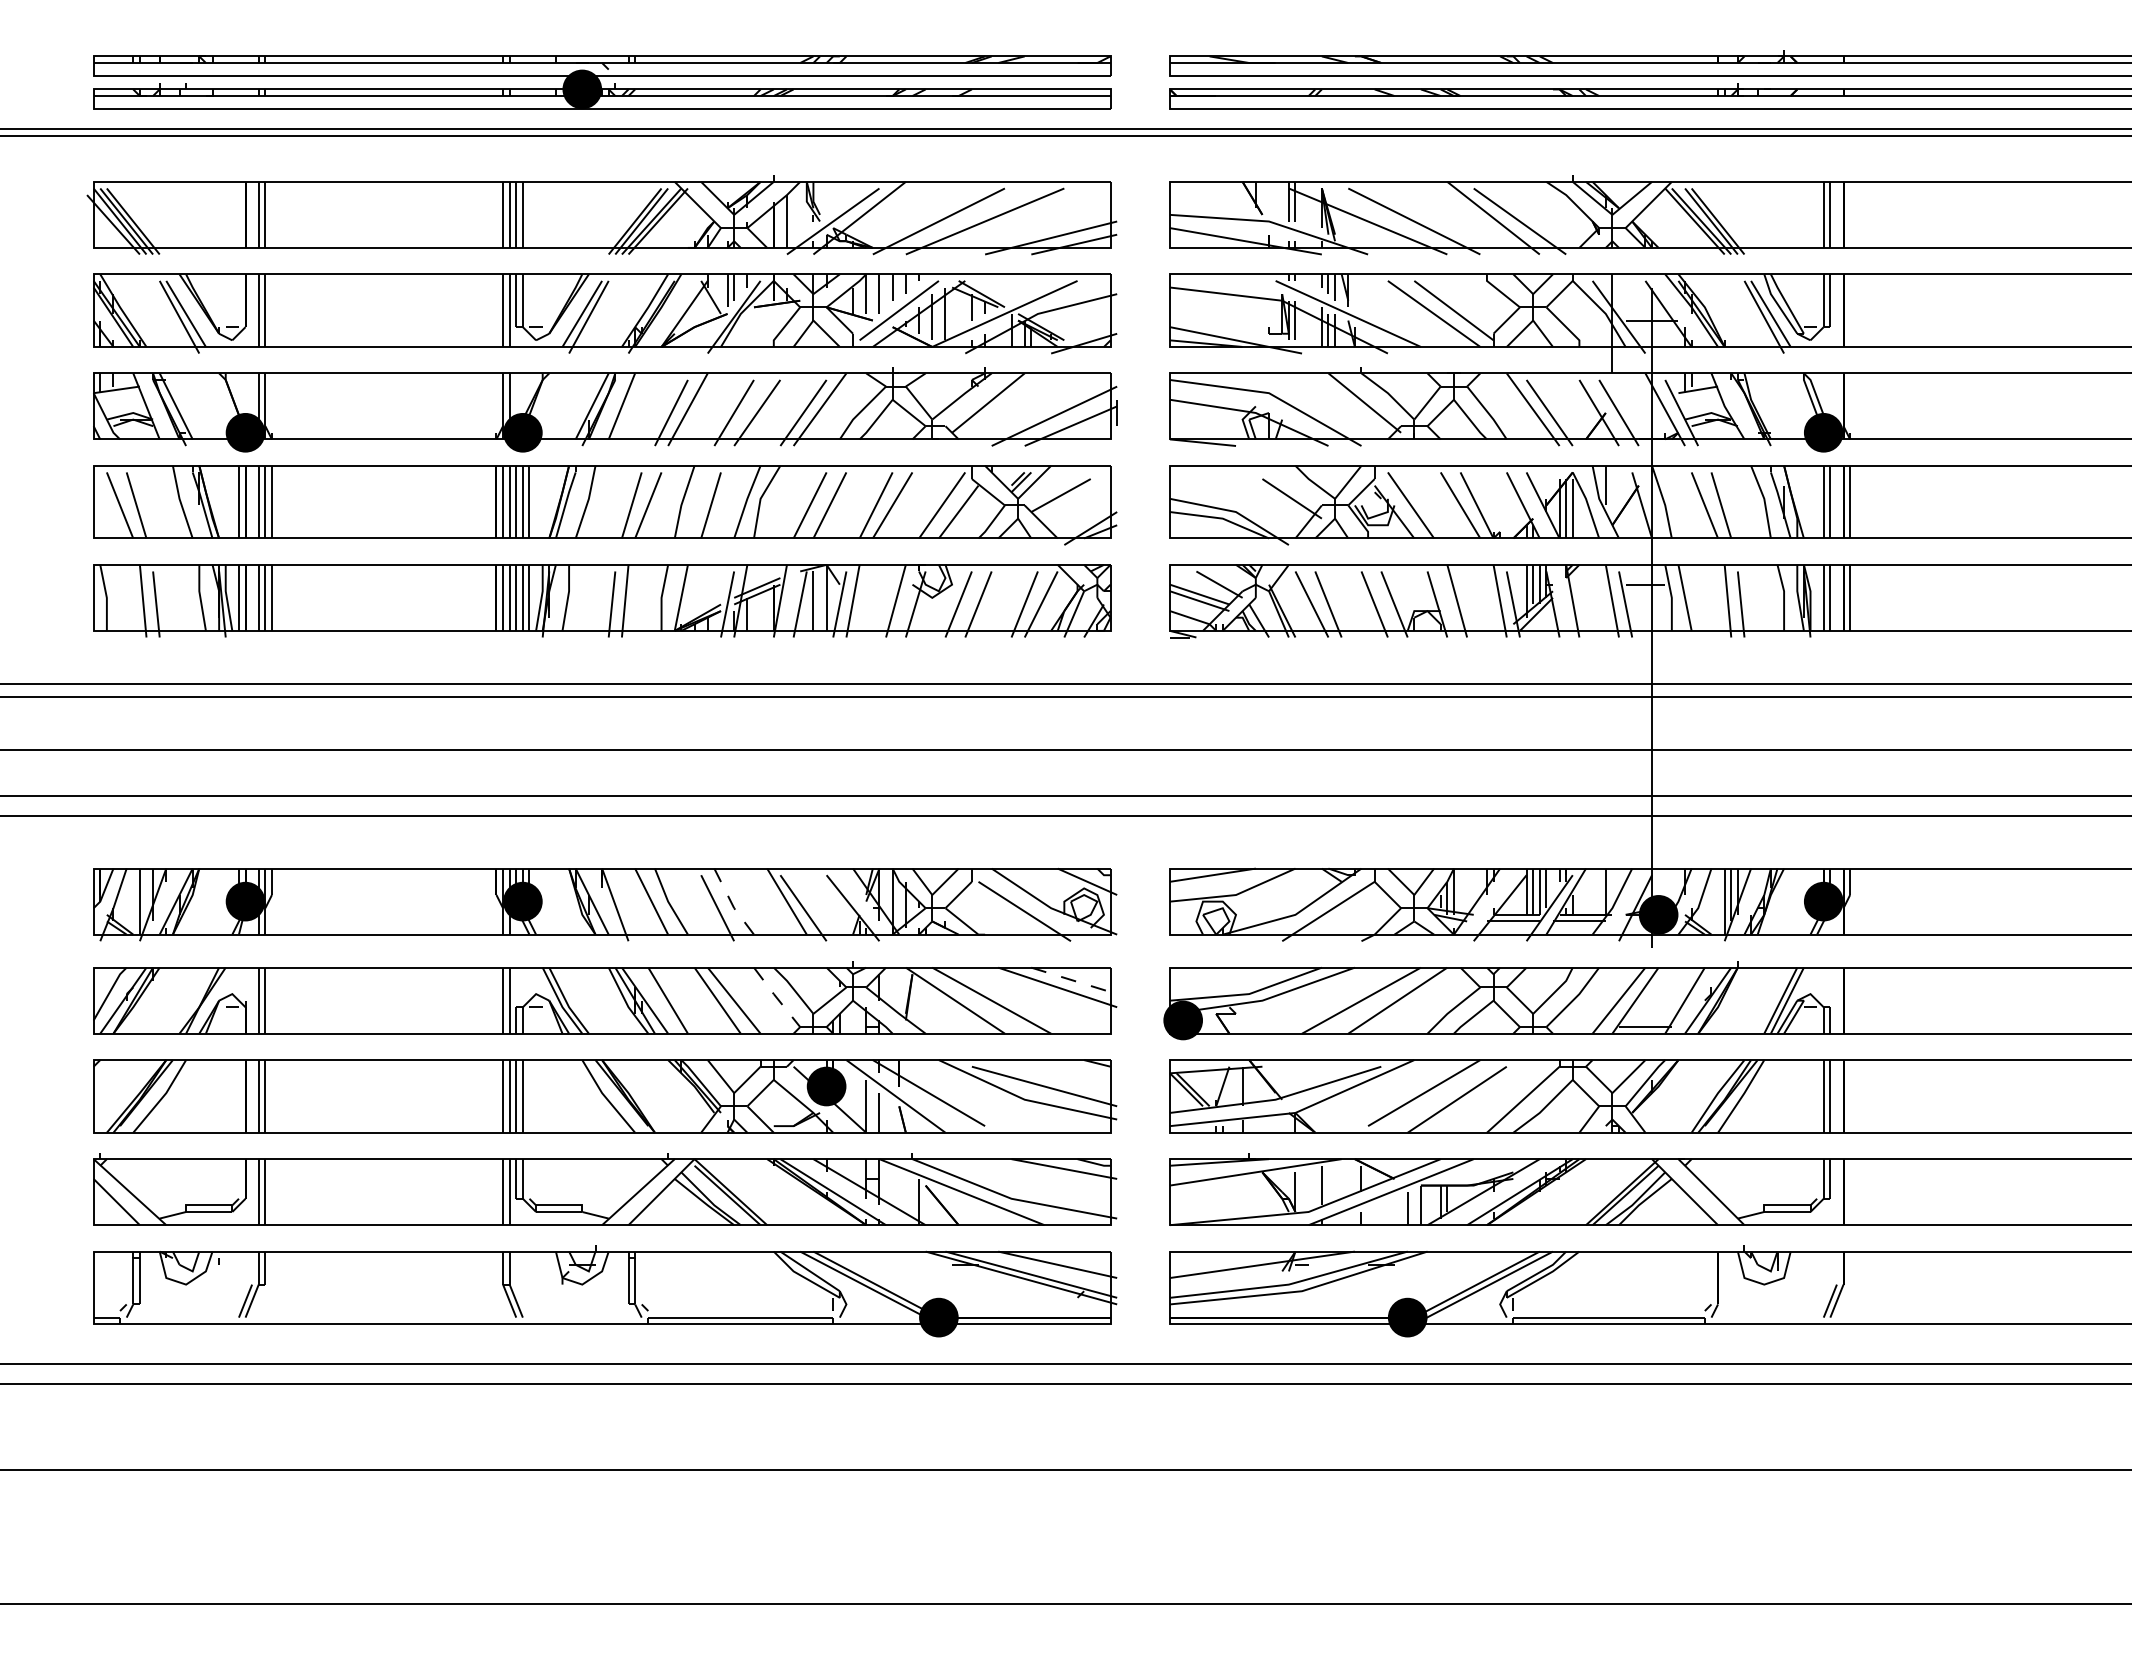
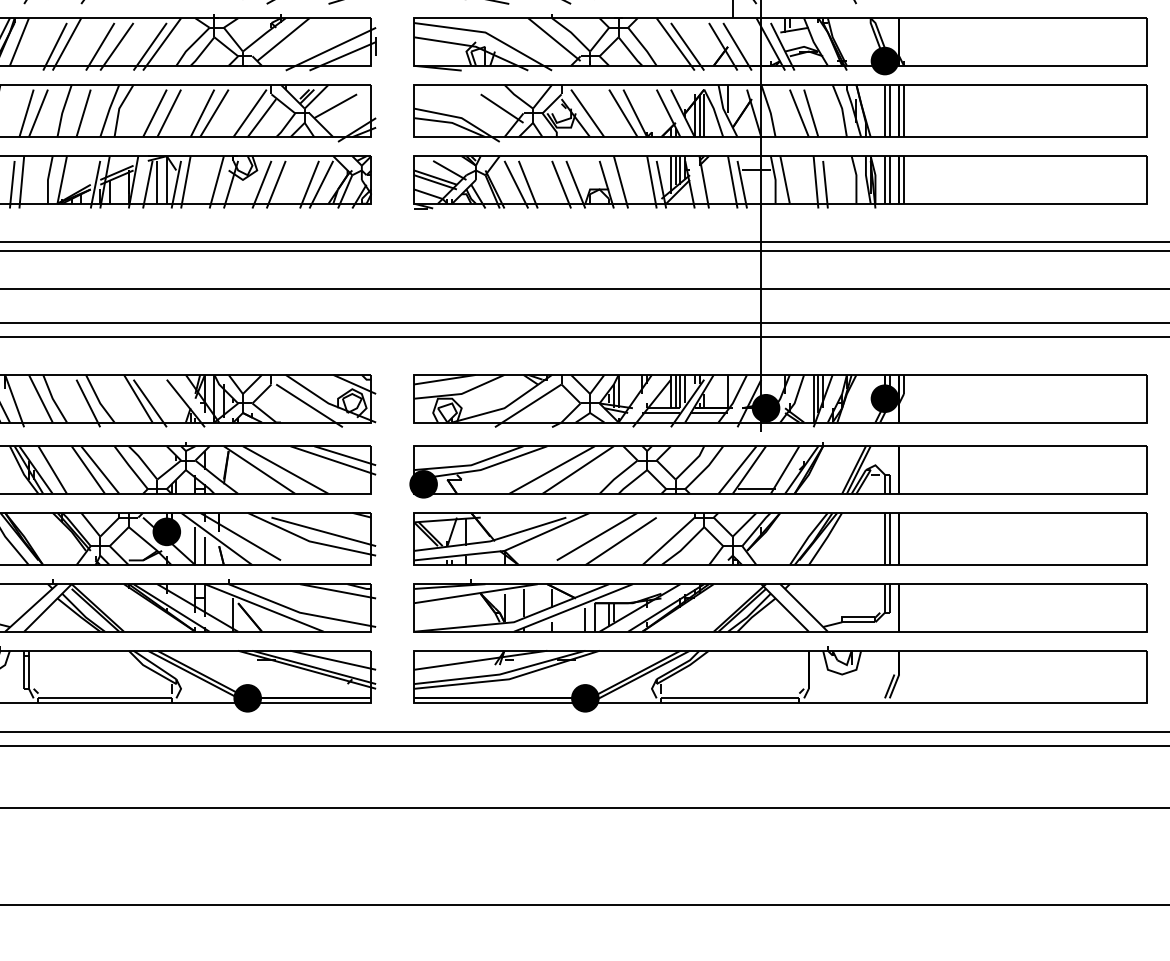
line: (731, 903) -> (98, 400), dashed -> solid
line: (1074, 980) -> (345, 455), dashed -> solid
line: (776, 997) -> (130, 467), dashed -> solid

